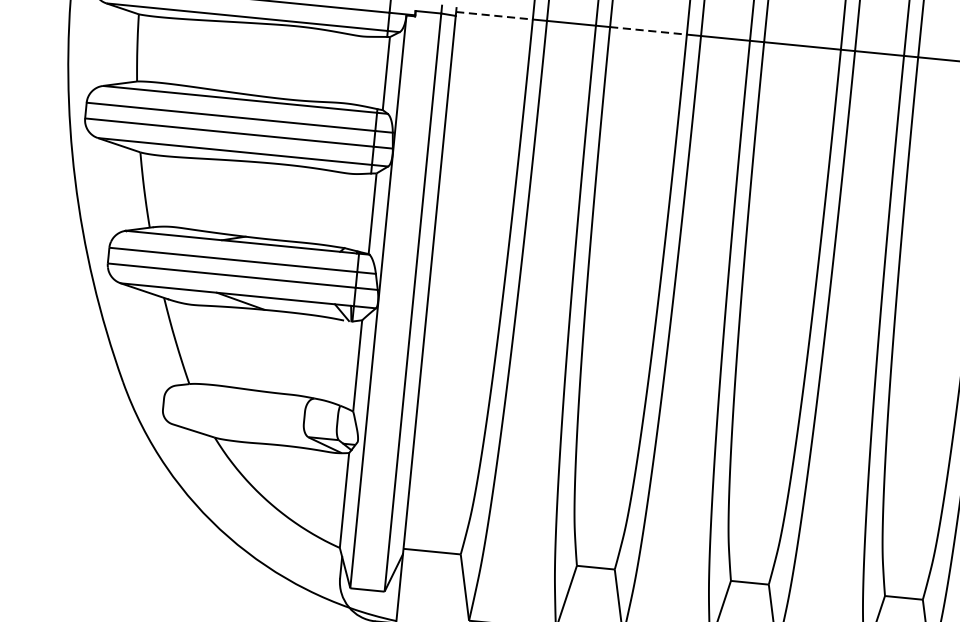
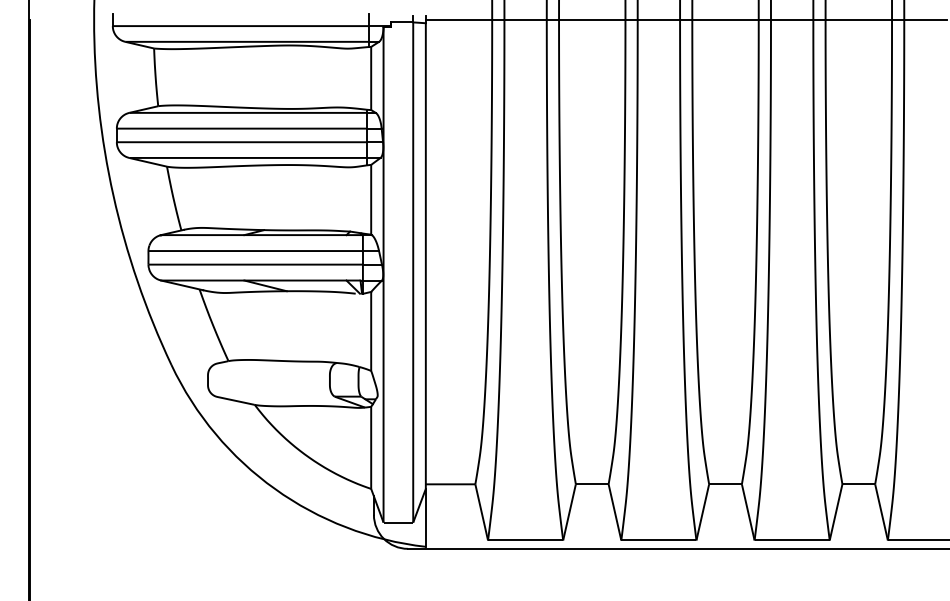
line: (495, 15) -> (459, 19), dashed -> solid
line: (648, 30) -> (592, 19), dashed -> solid

